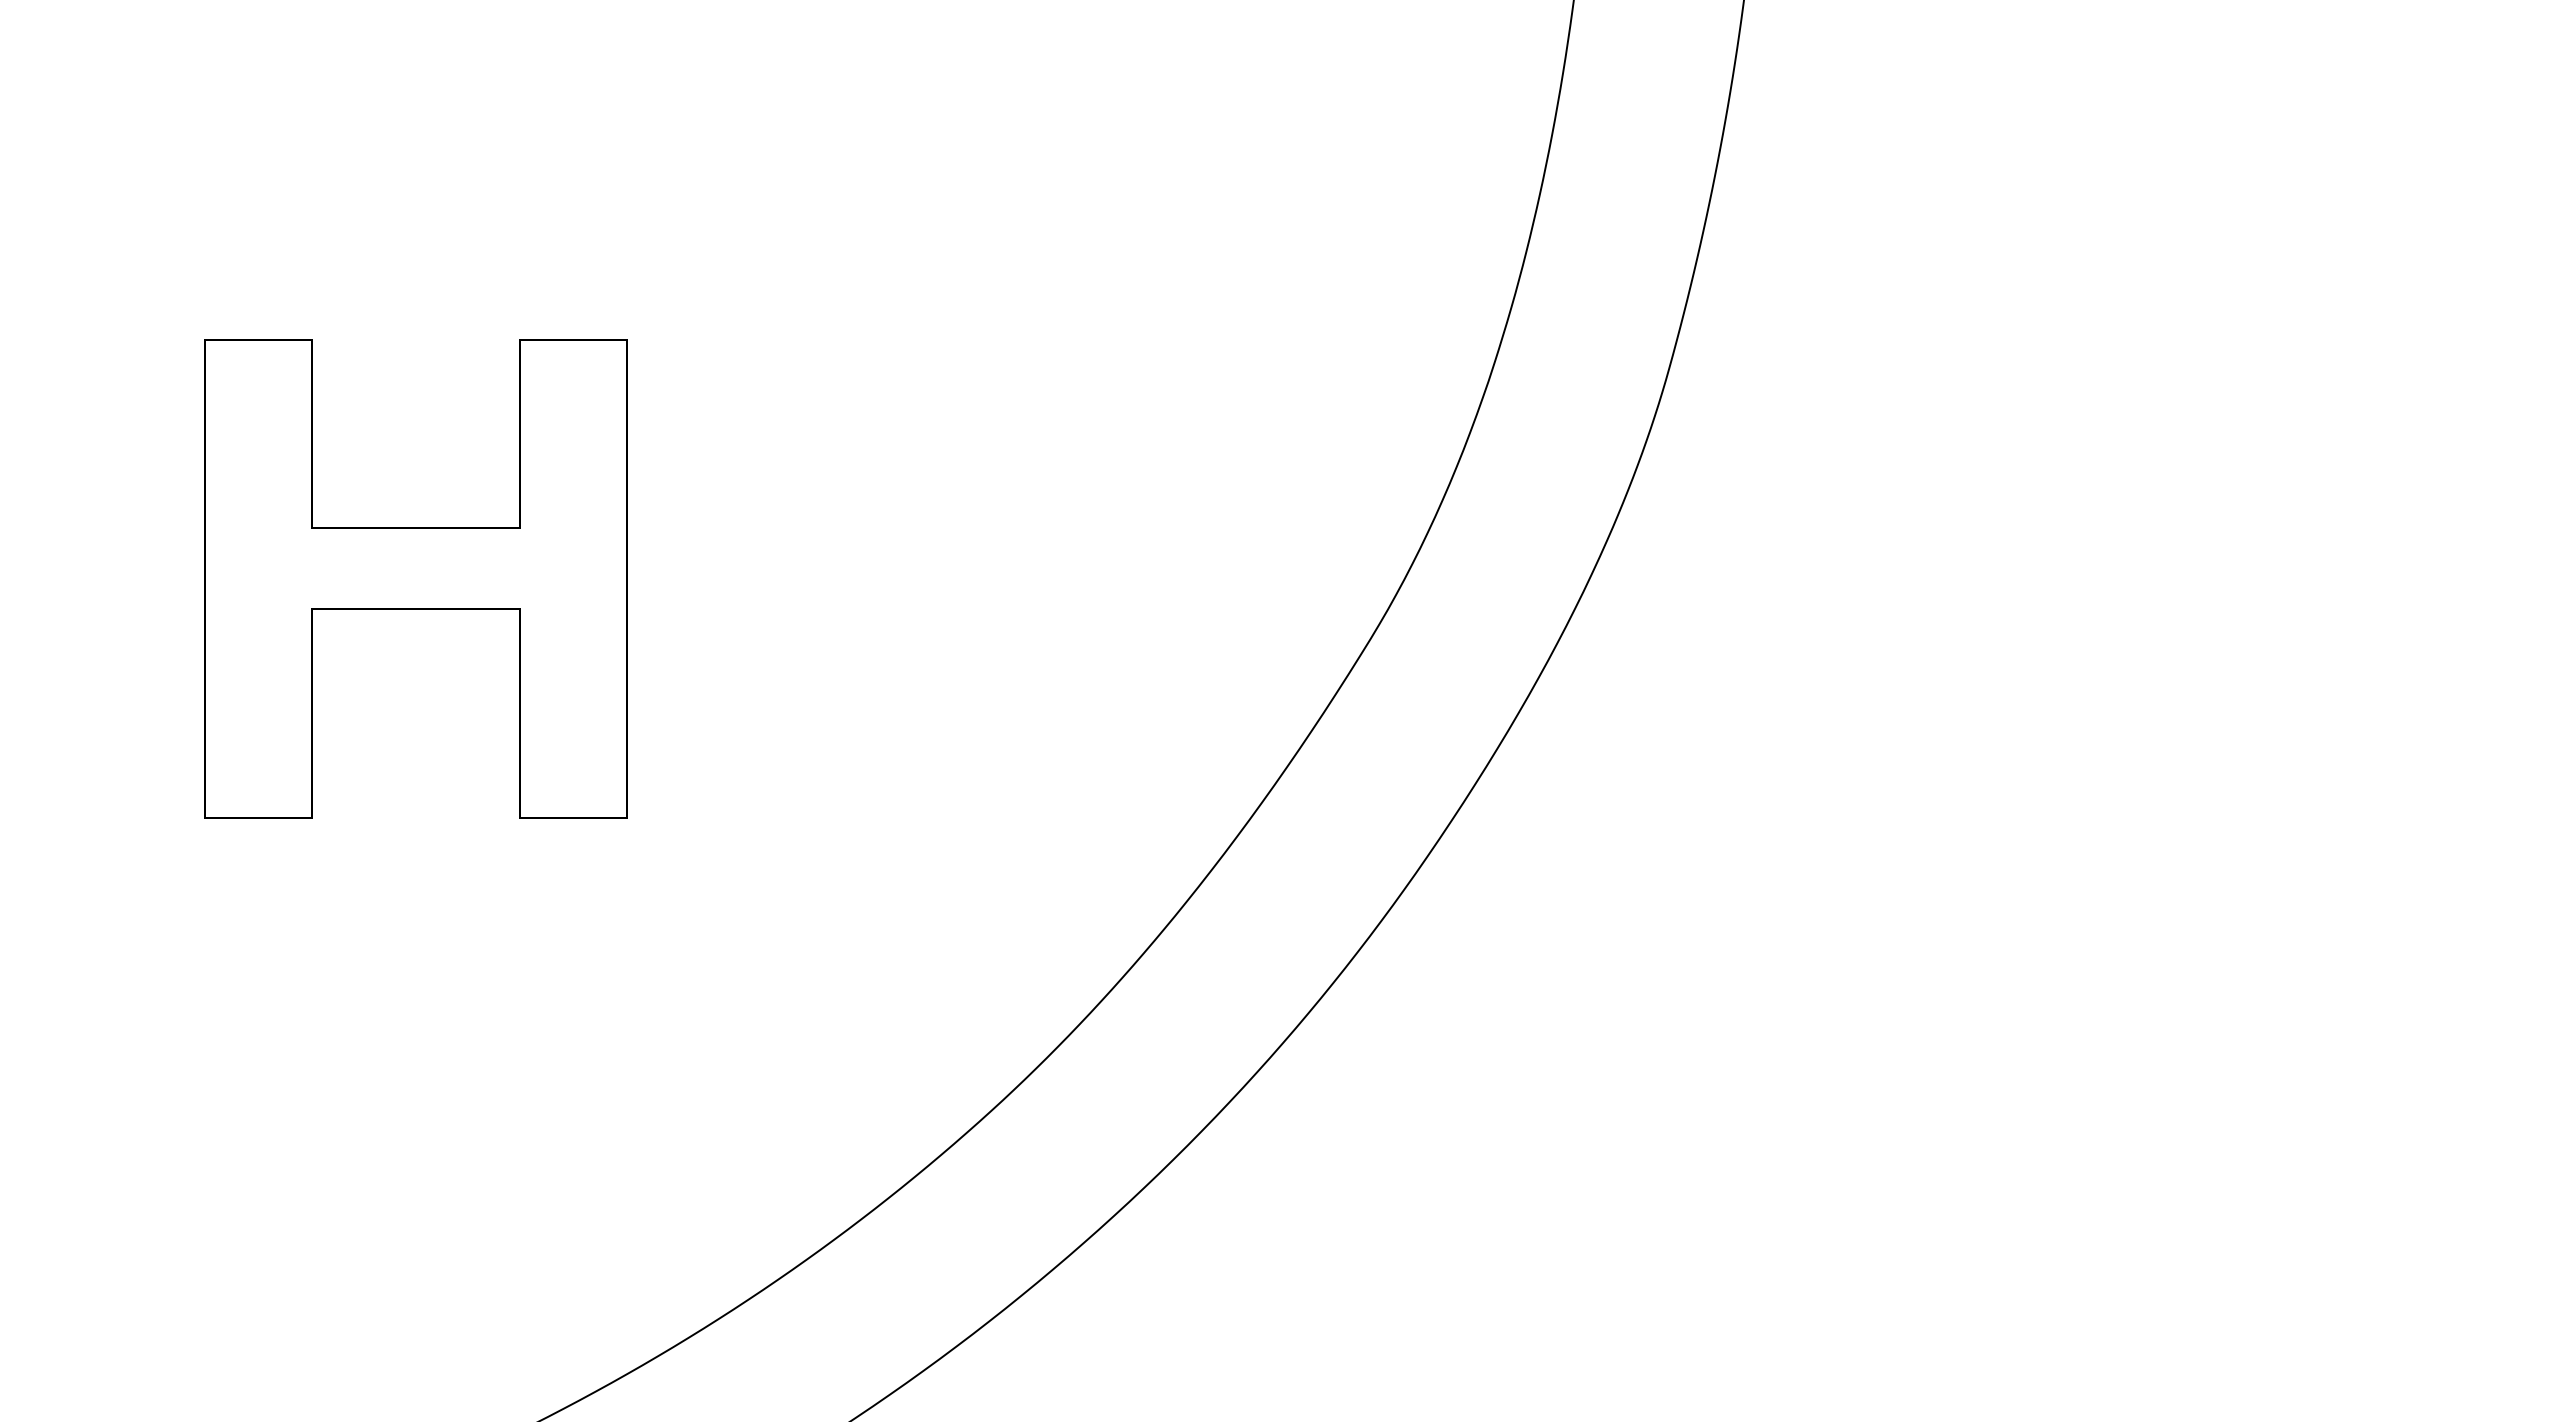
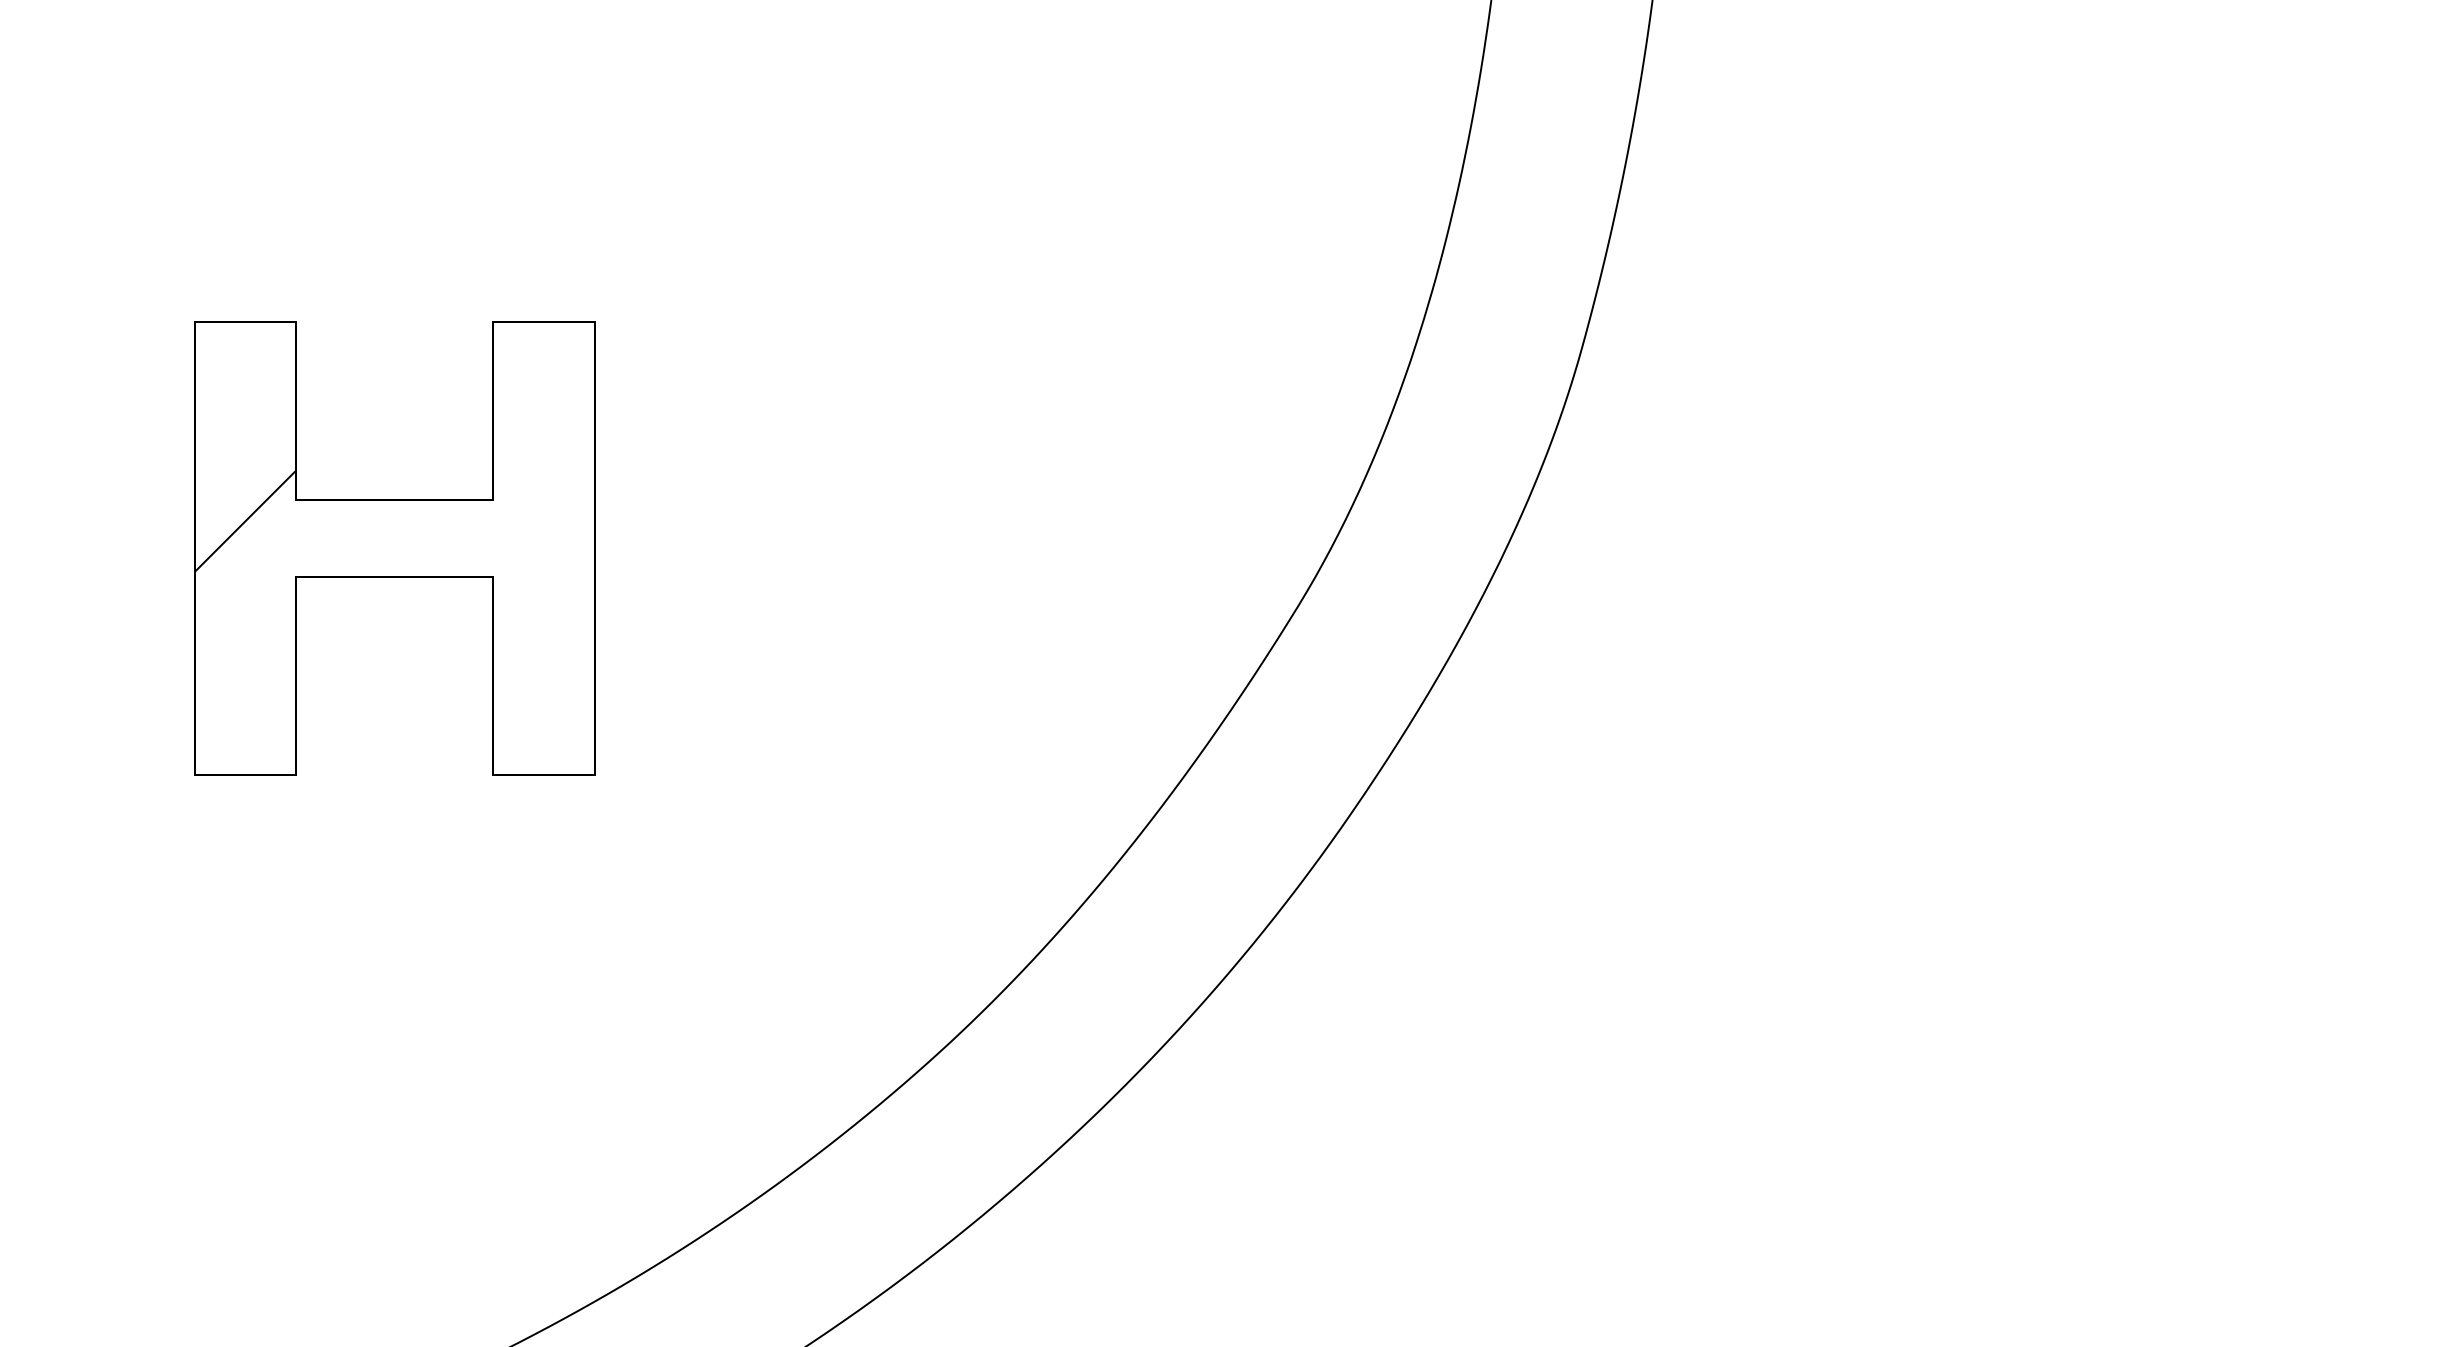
hatch: (258, 550) -> (244, 521), added

